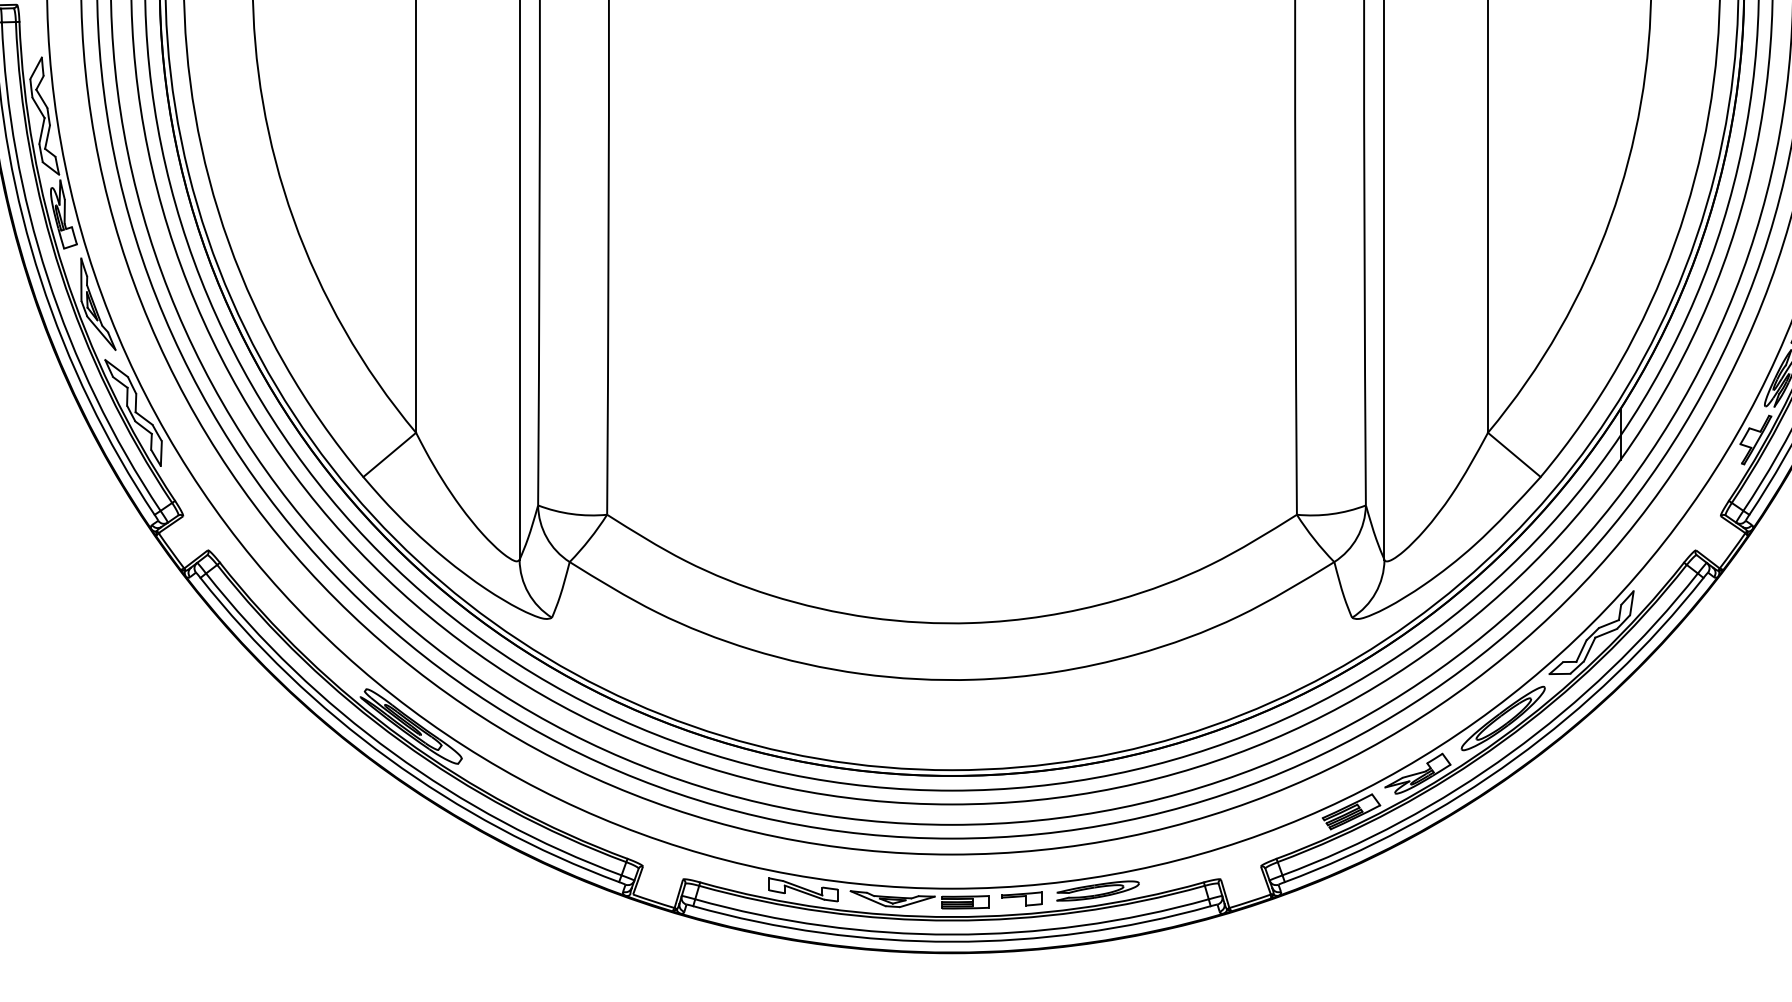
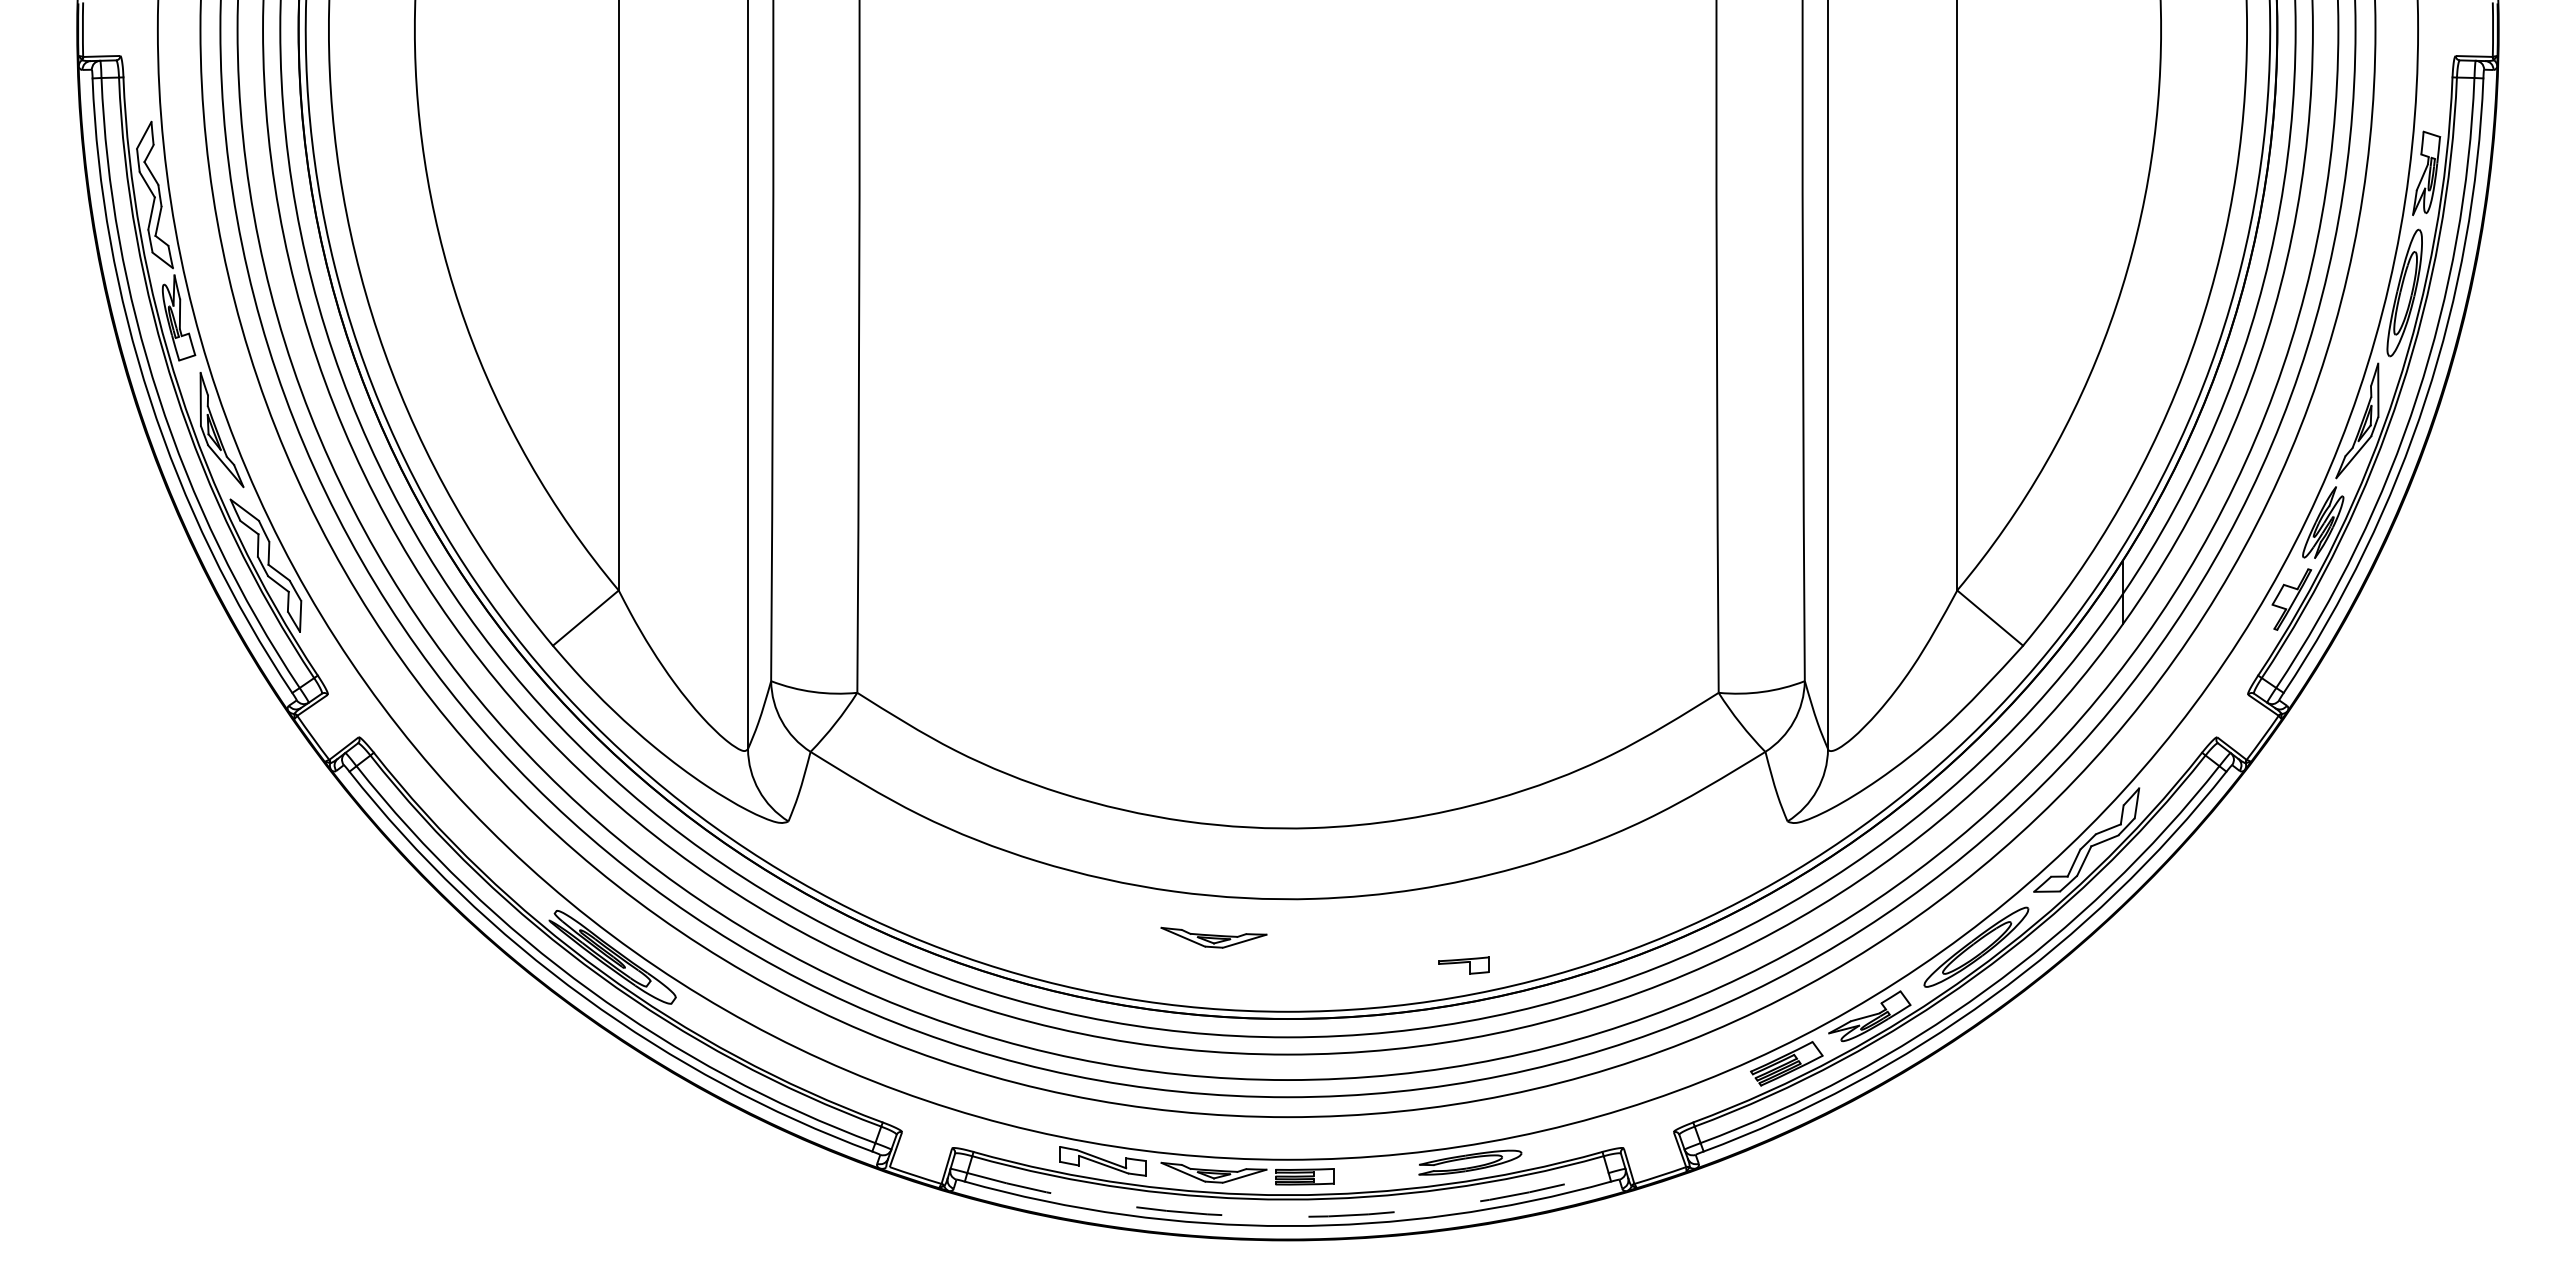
part: (892, 710) -> (1213, 937), added
part: (1021, 898) -> (1463, 965), moved
arc: (951, 934) -> (1287, 1217), solid -> dashed

